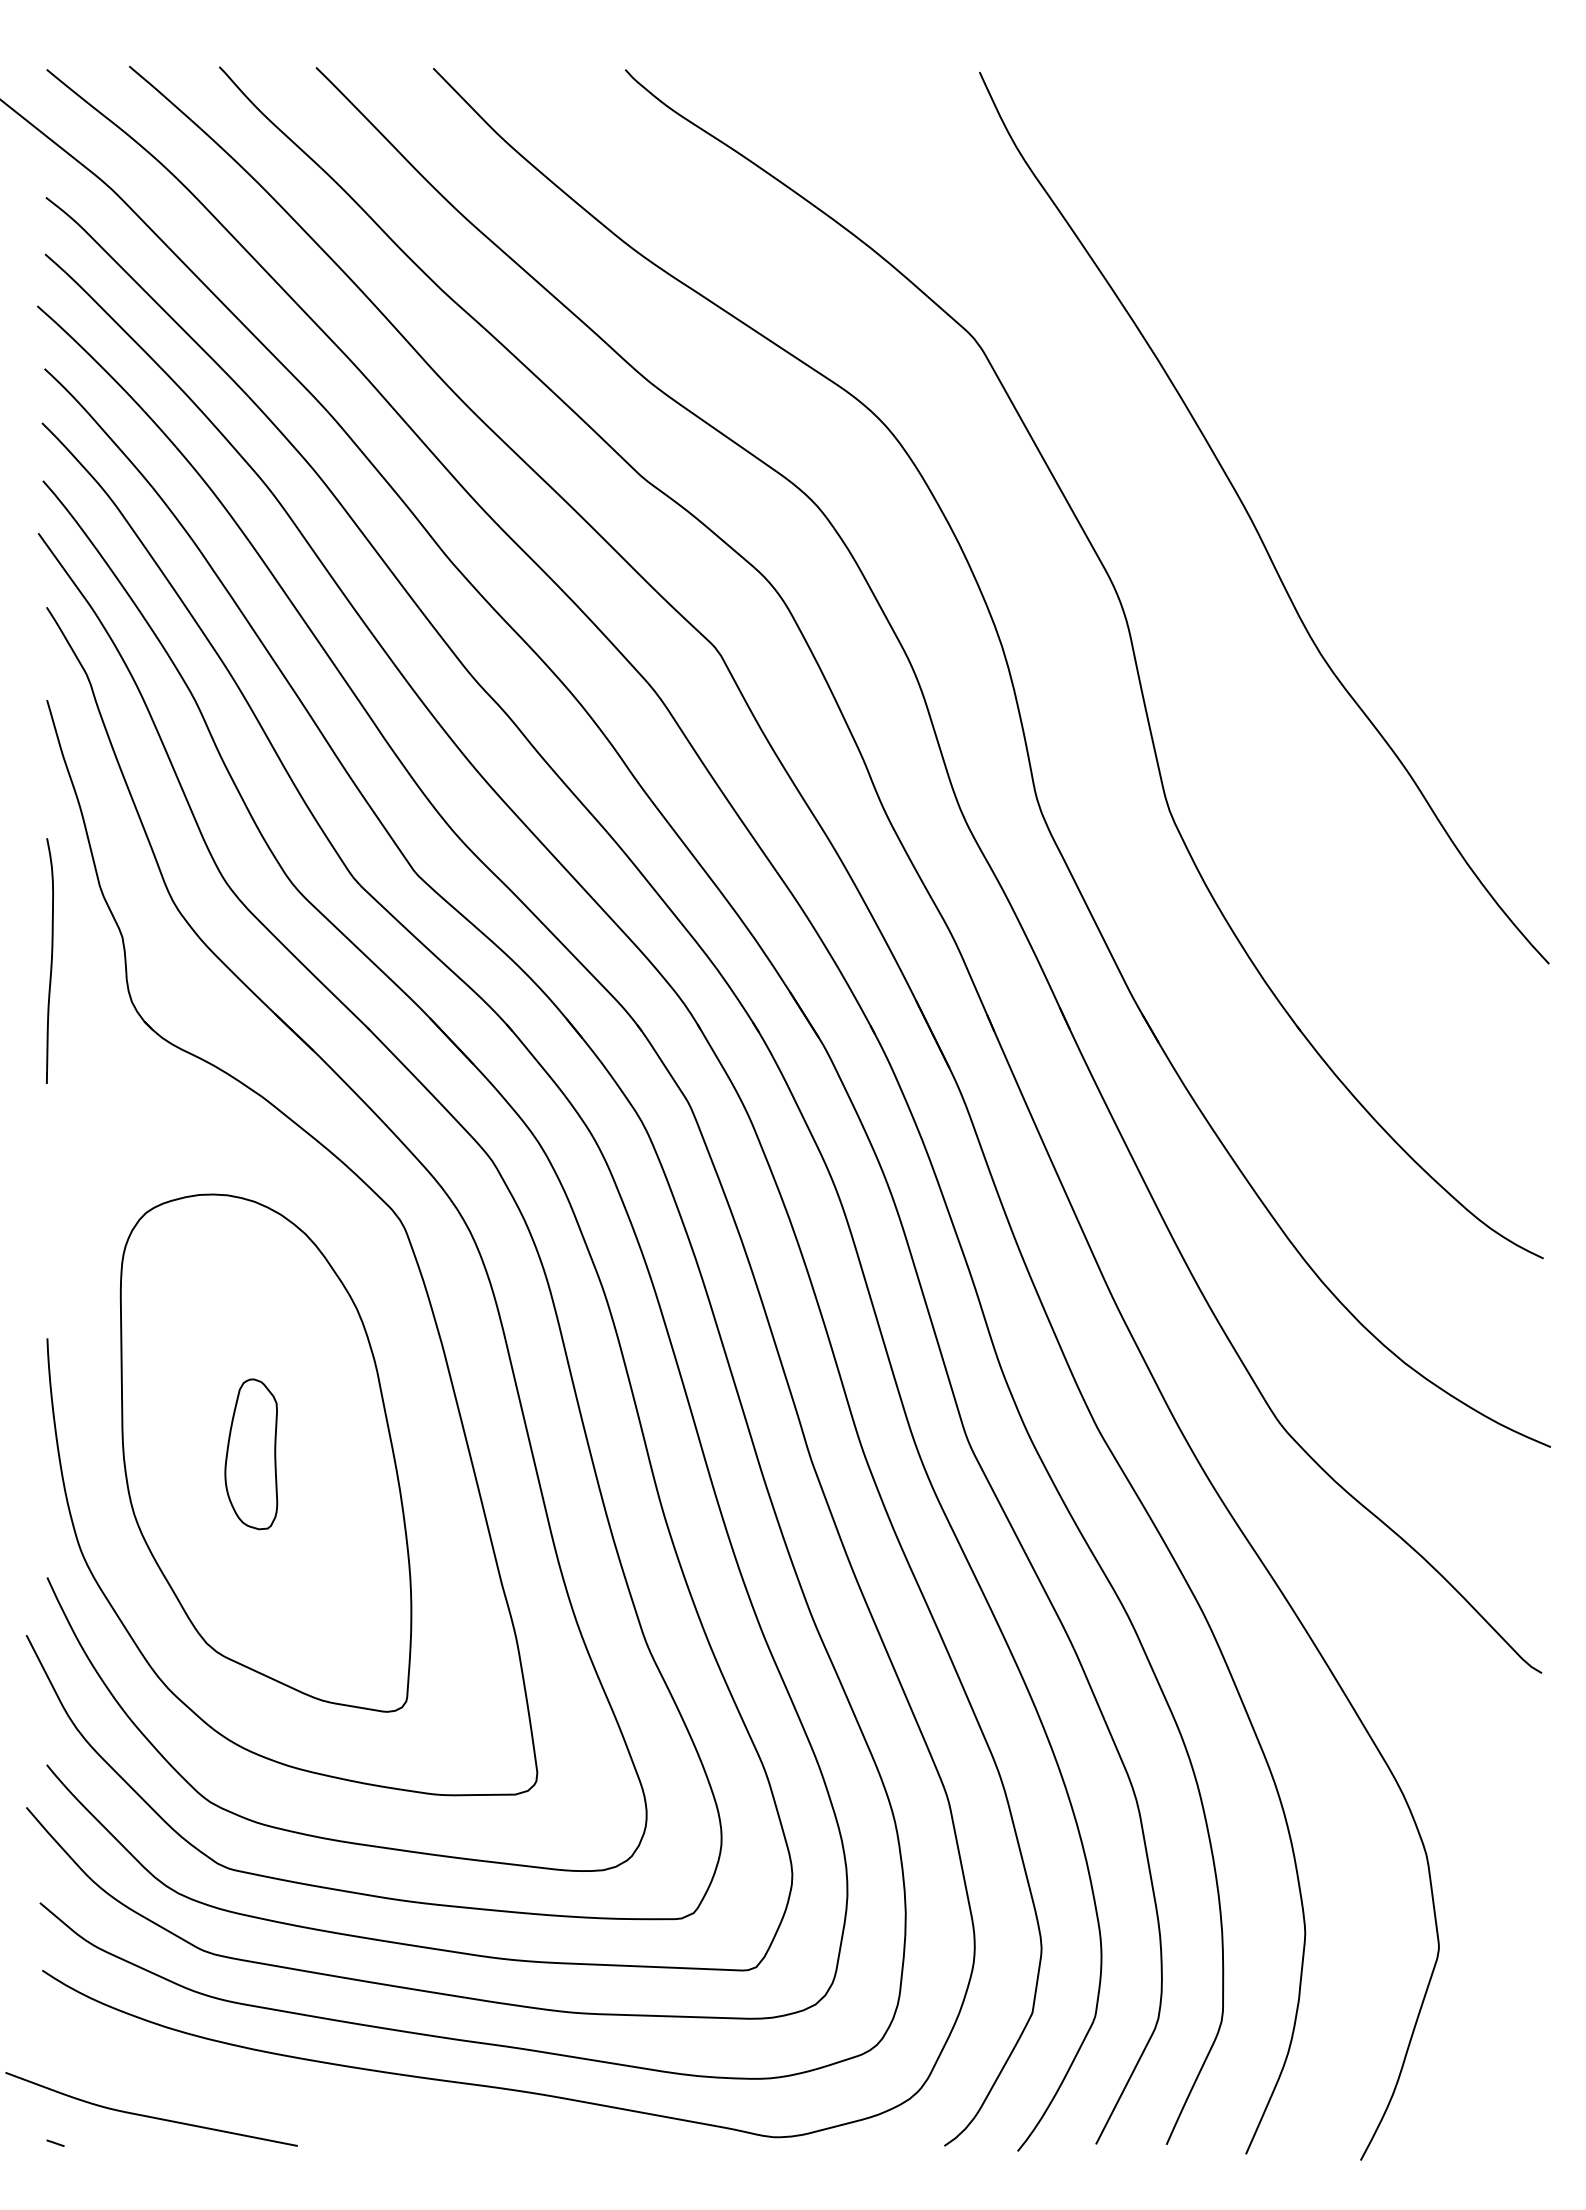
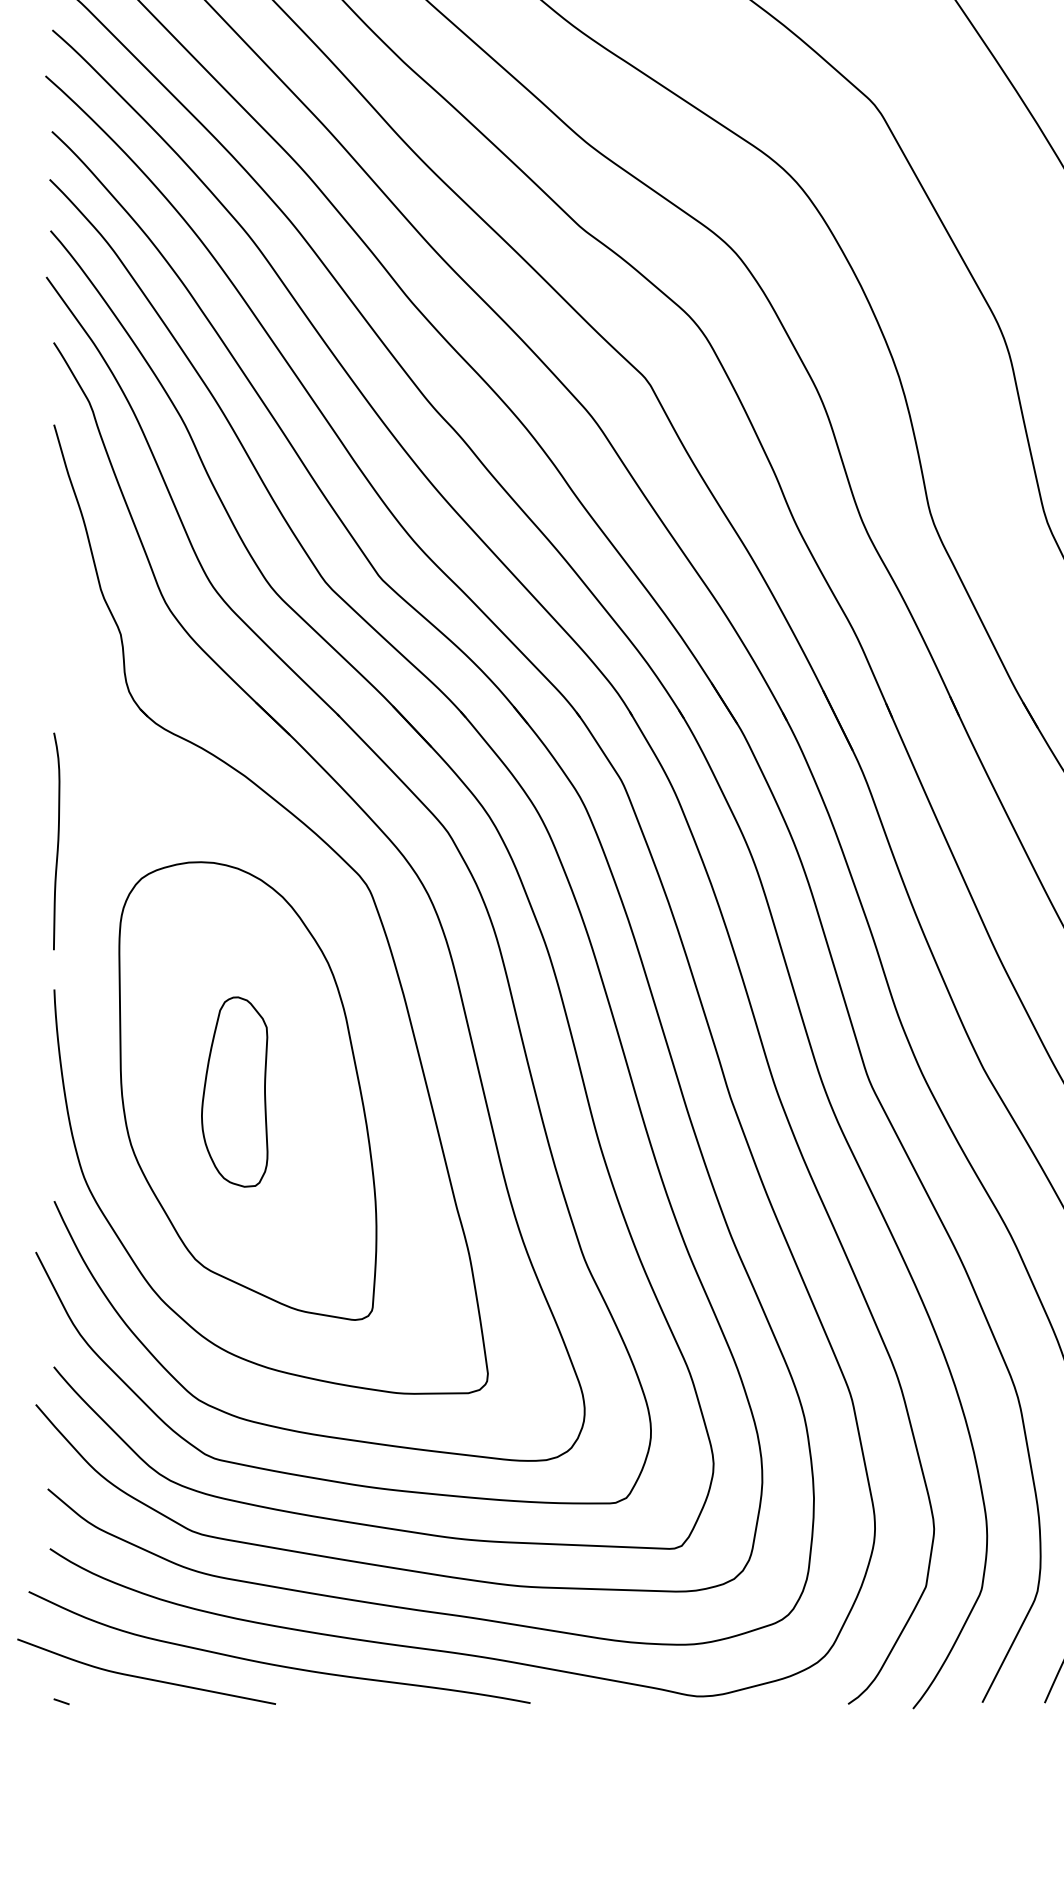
curve: (50, 961) -> (57, 841), moved
part: (251, 1454) -> (235, 1092), size x1.43
curve: (296, 2100) -> (274, 1663), added

